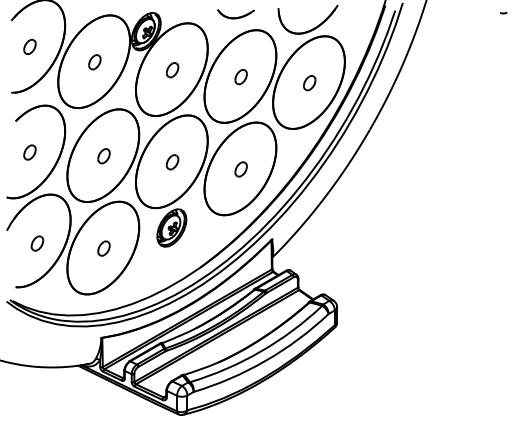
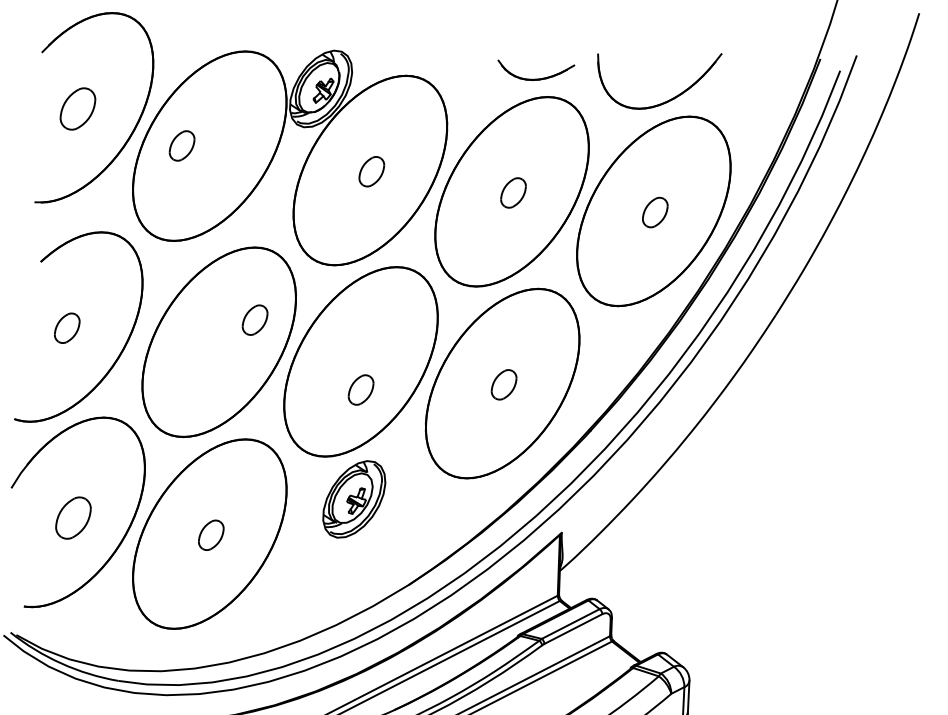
part: (235, 14) -> (534, 72), moved
part: (29, 46) -> (77, 107), size x1.4
part: (94, 62) -> (181, 146), moved
part: (103, 156) -> (253, 320), moved
part: (172, 162) -> (360, 390), moved
part: (37, 243) -> (73, 517), size x1.4

